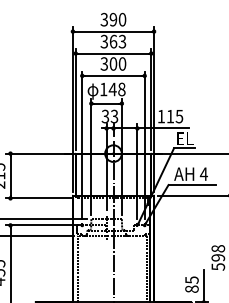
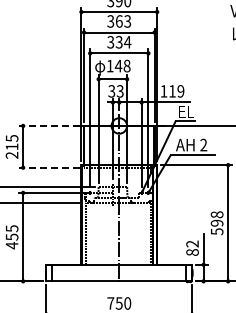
text: (117, 63) -> (123, 41), 300 -> 334
text: (179, 116) -> (180, 91), 115 -> 119
line: (38, 153) -> (49, 125), solid -> dashed
text: (203, 173) -> (203, 144), 4 -> 2
line: (38, 198) -> (49, 167), solid -> dashed
text: (191, 279) -> (192, 243), 85 -> 82

